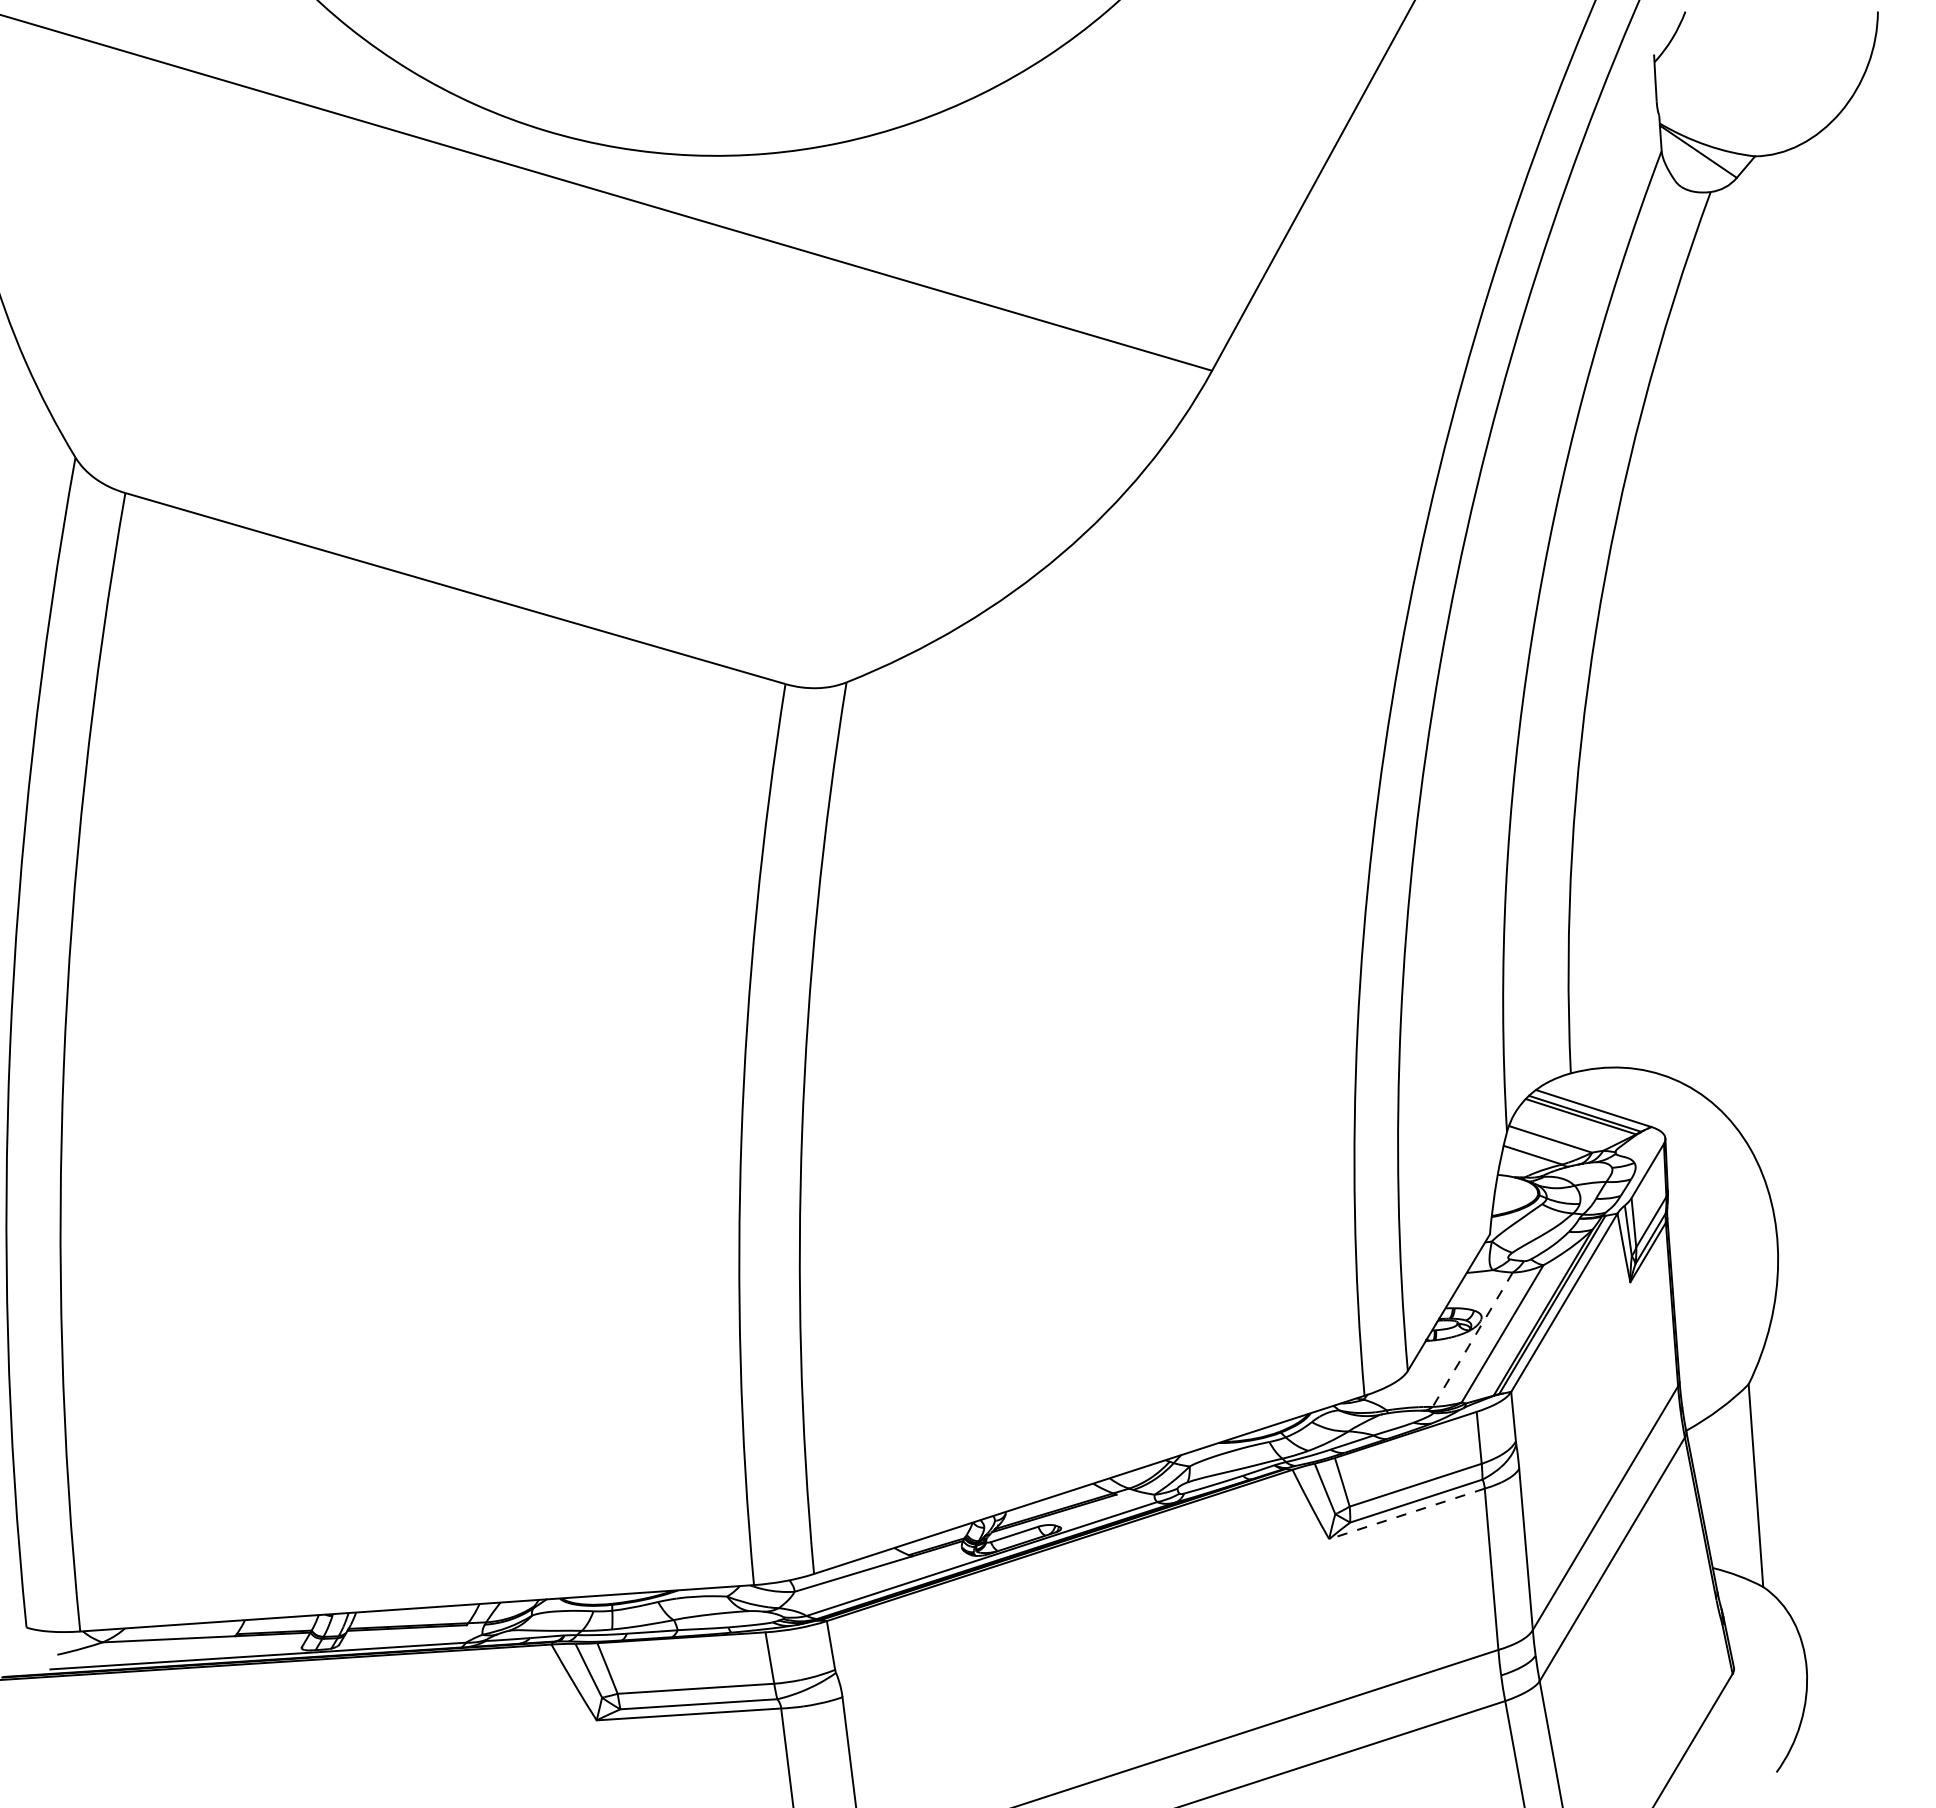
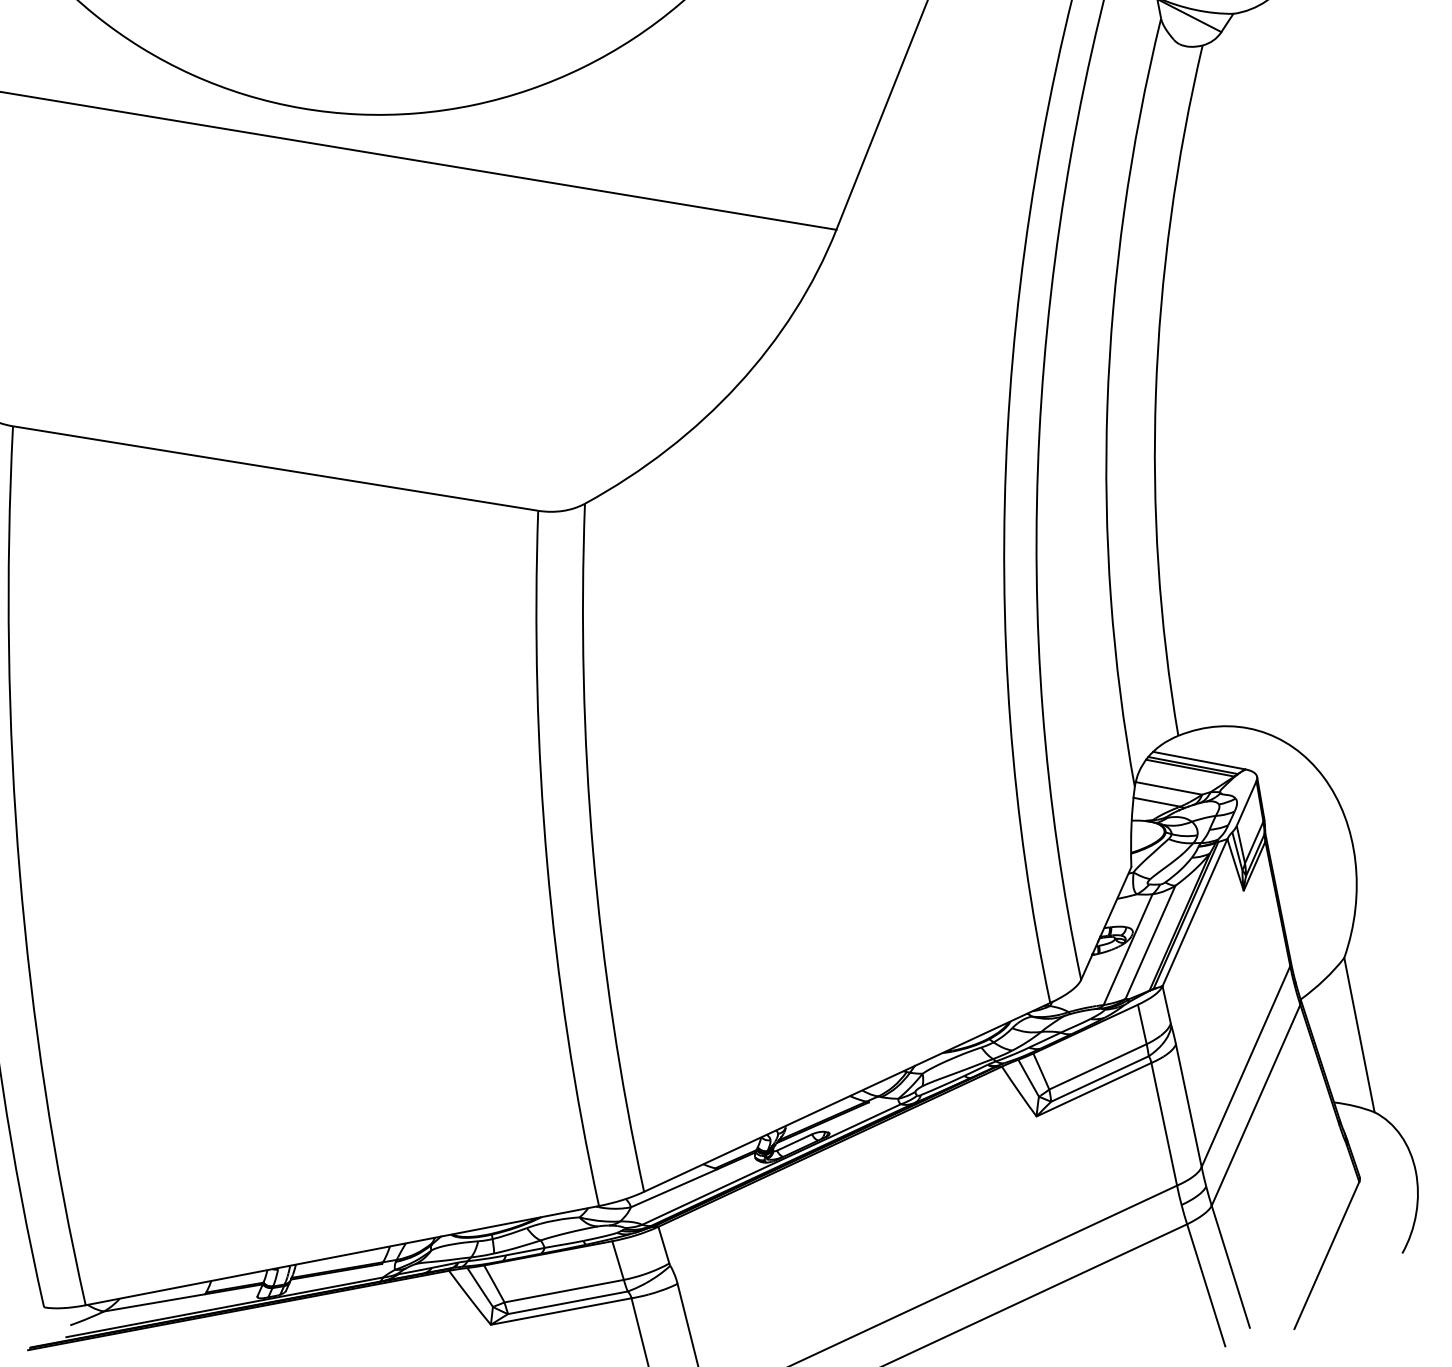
line: (1472, 1340) -> (1127, 950), dashed -> solid
line: (1406, 1513) -> (1093, 1089), dashed -> solid

